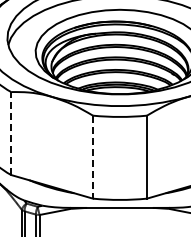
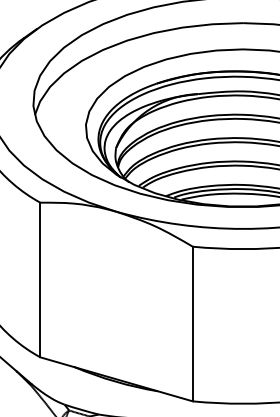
line: (11, 133) -> (40, 279), dashed -> solid
line: (93, 157) -> (193, 324), dashed -> solid

